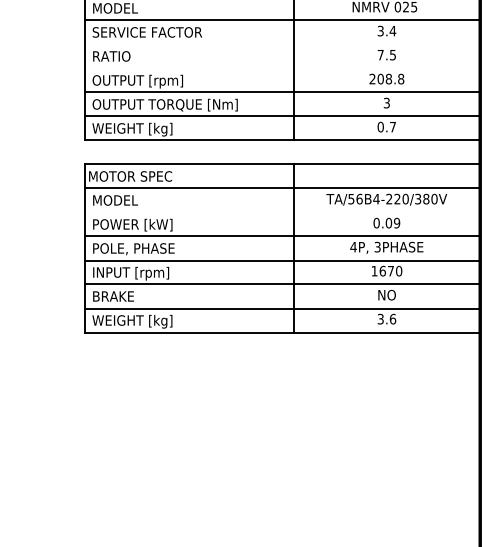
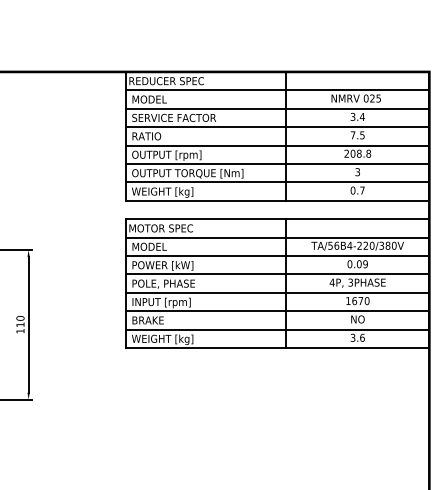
line: (282, 44) -> (277, 127), added
line: (282, 68) -> (277, 145), added
line: (282, 213) -> (277, 256), added

